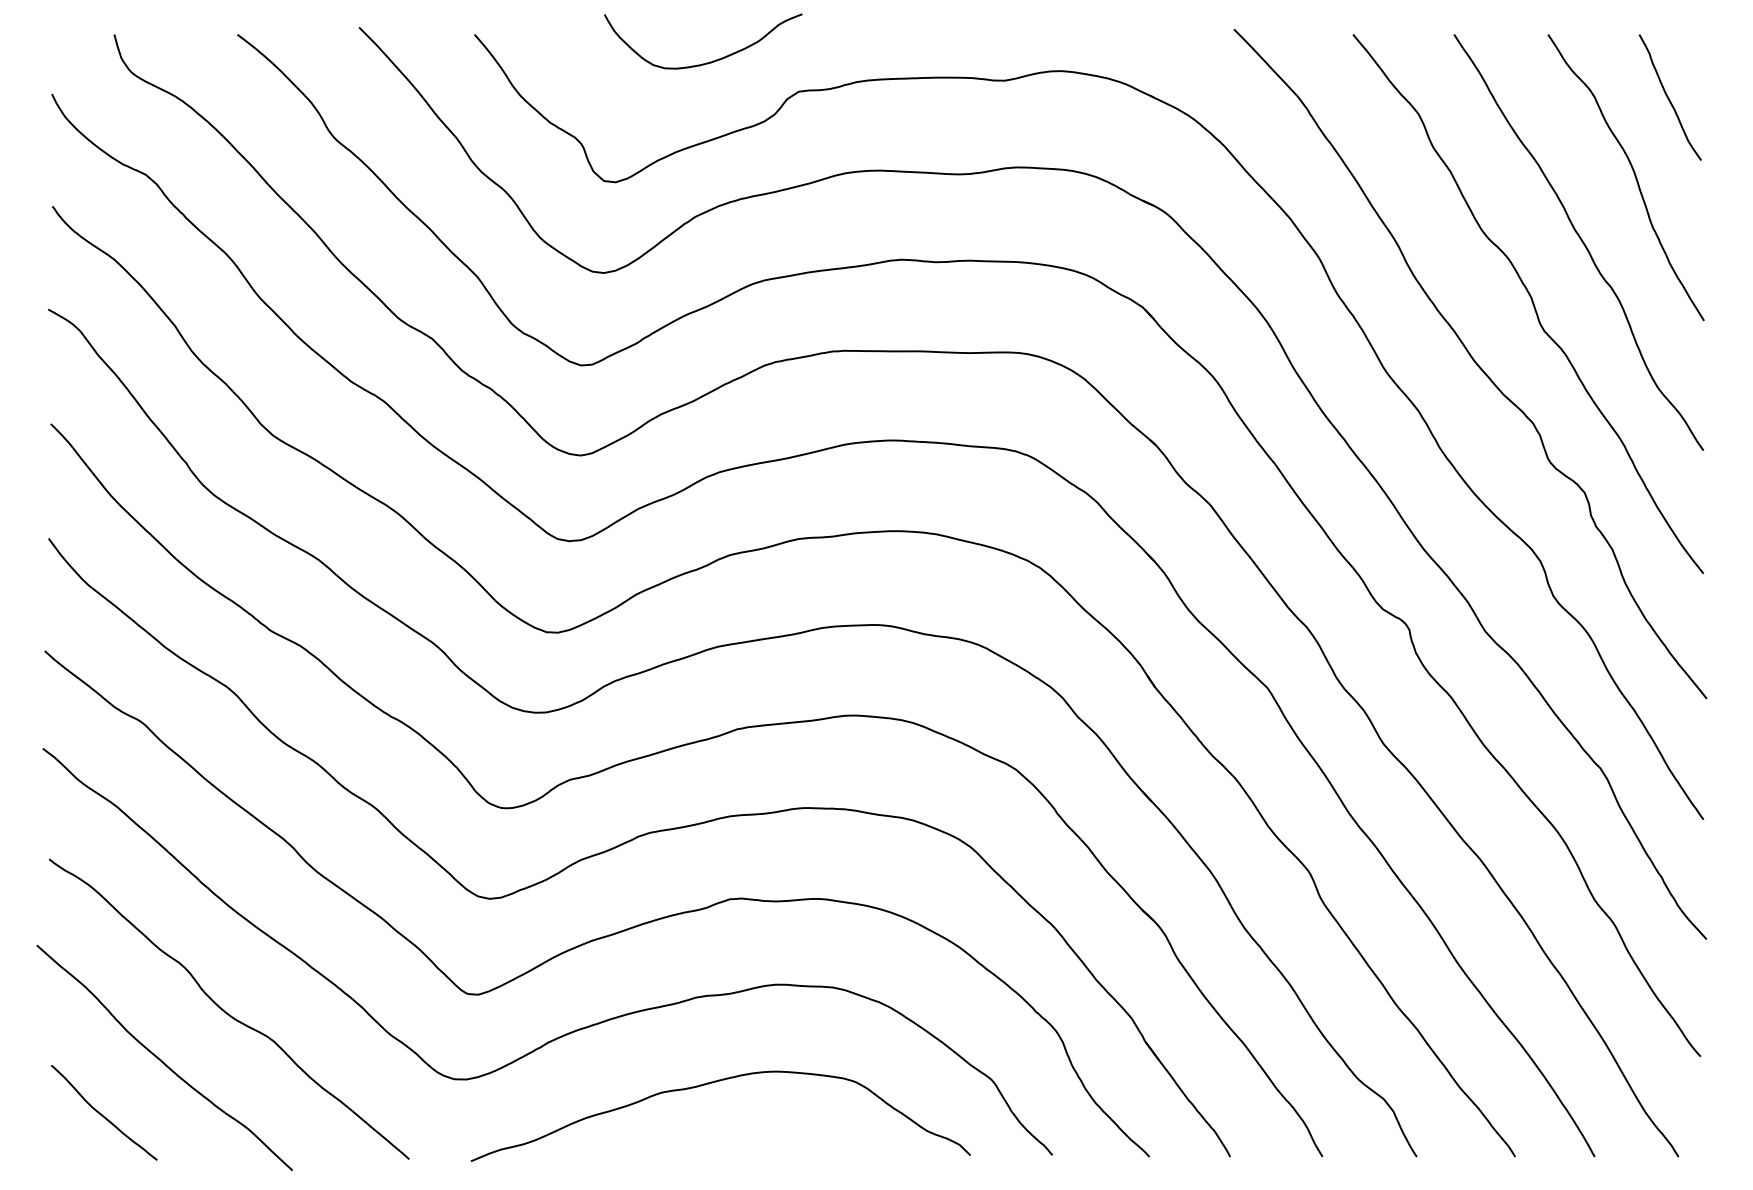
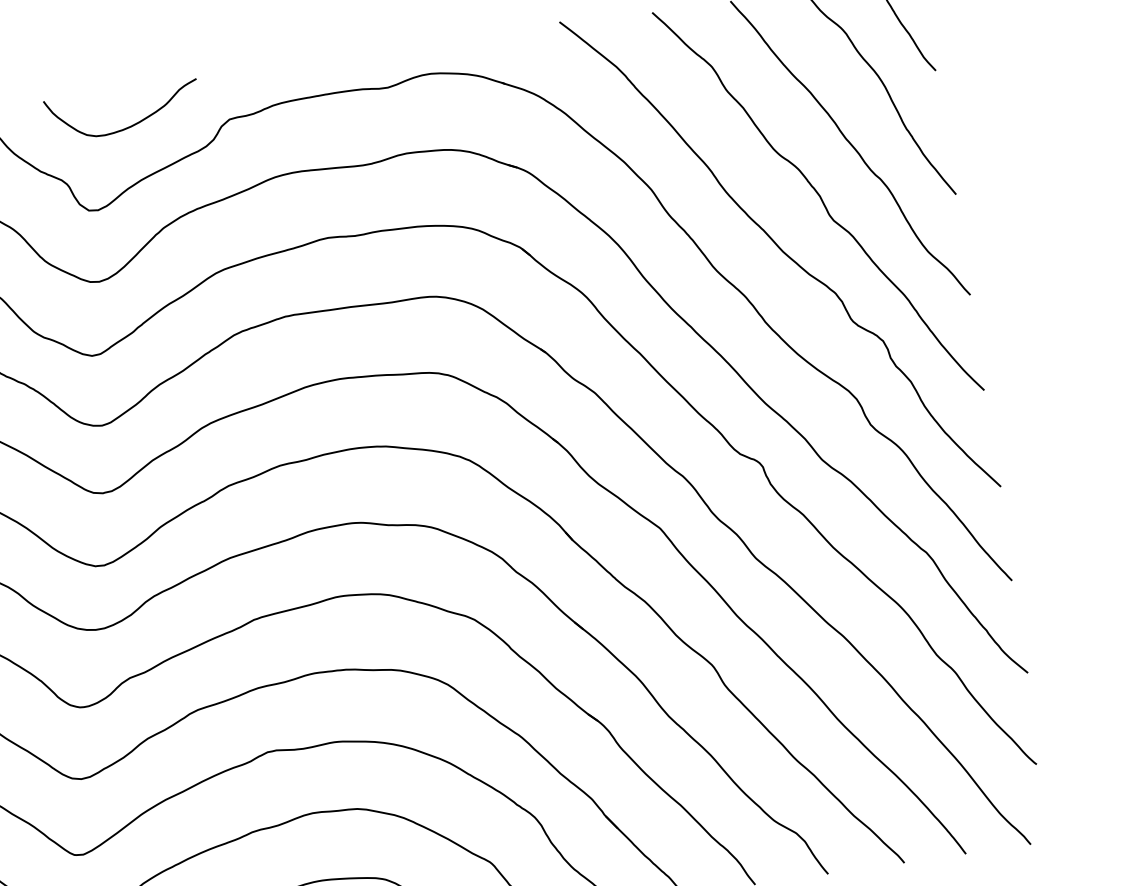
curve: (710, 61) -> (130, 125), moved

